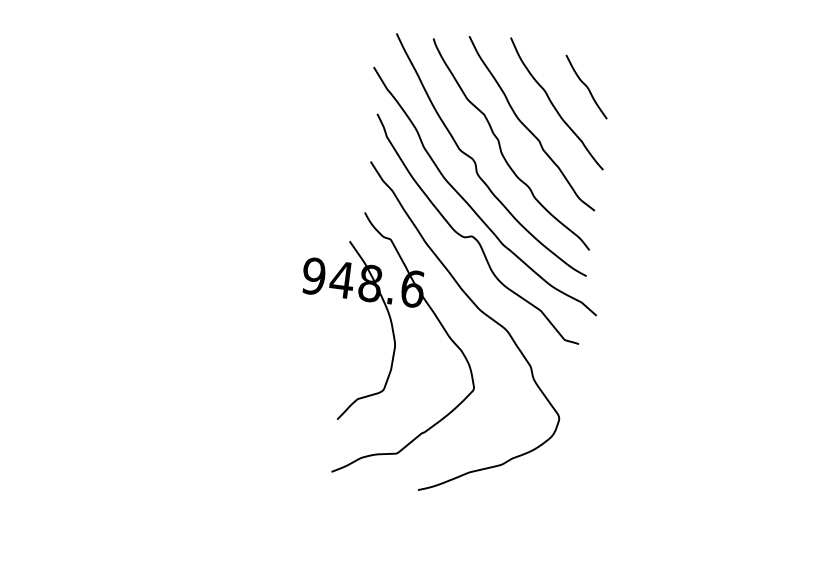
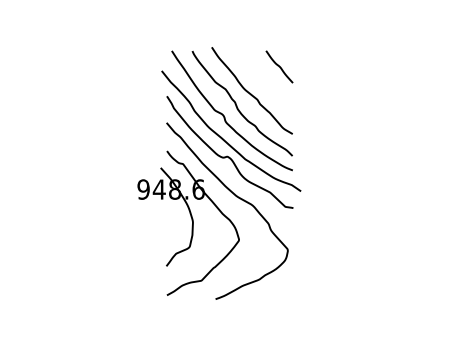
curve: (555, 104) -> (263, 78), removed

